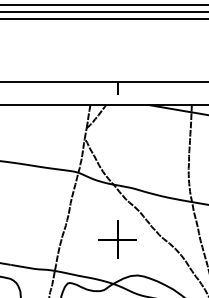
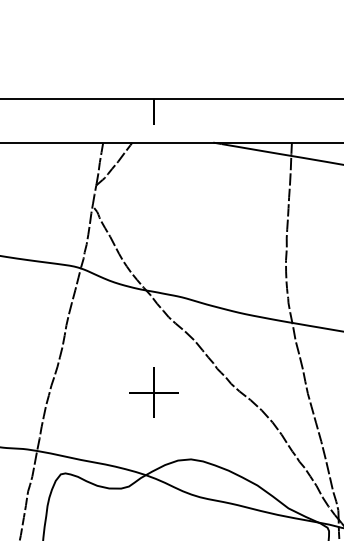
part: (117, 239) -> (153, 392), size x0.7

